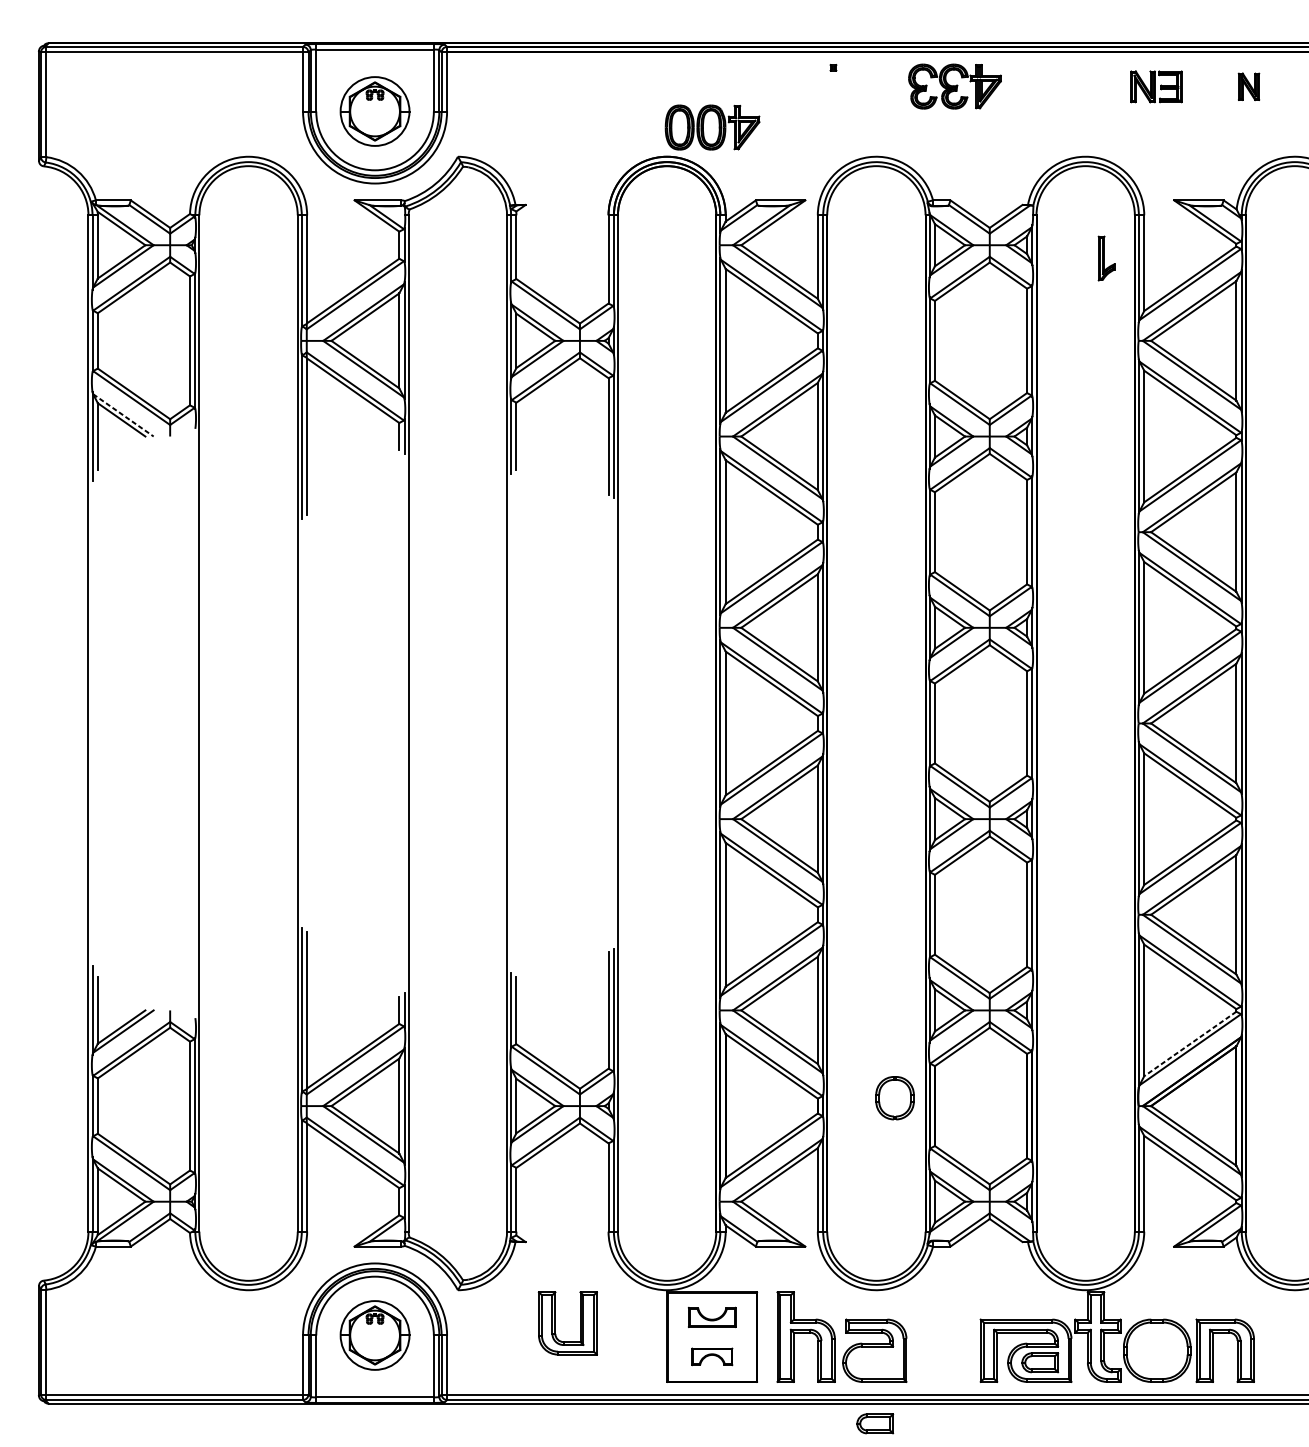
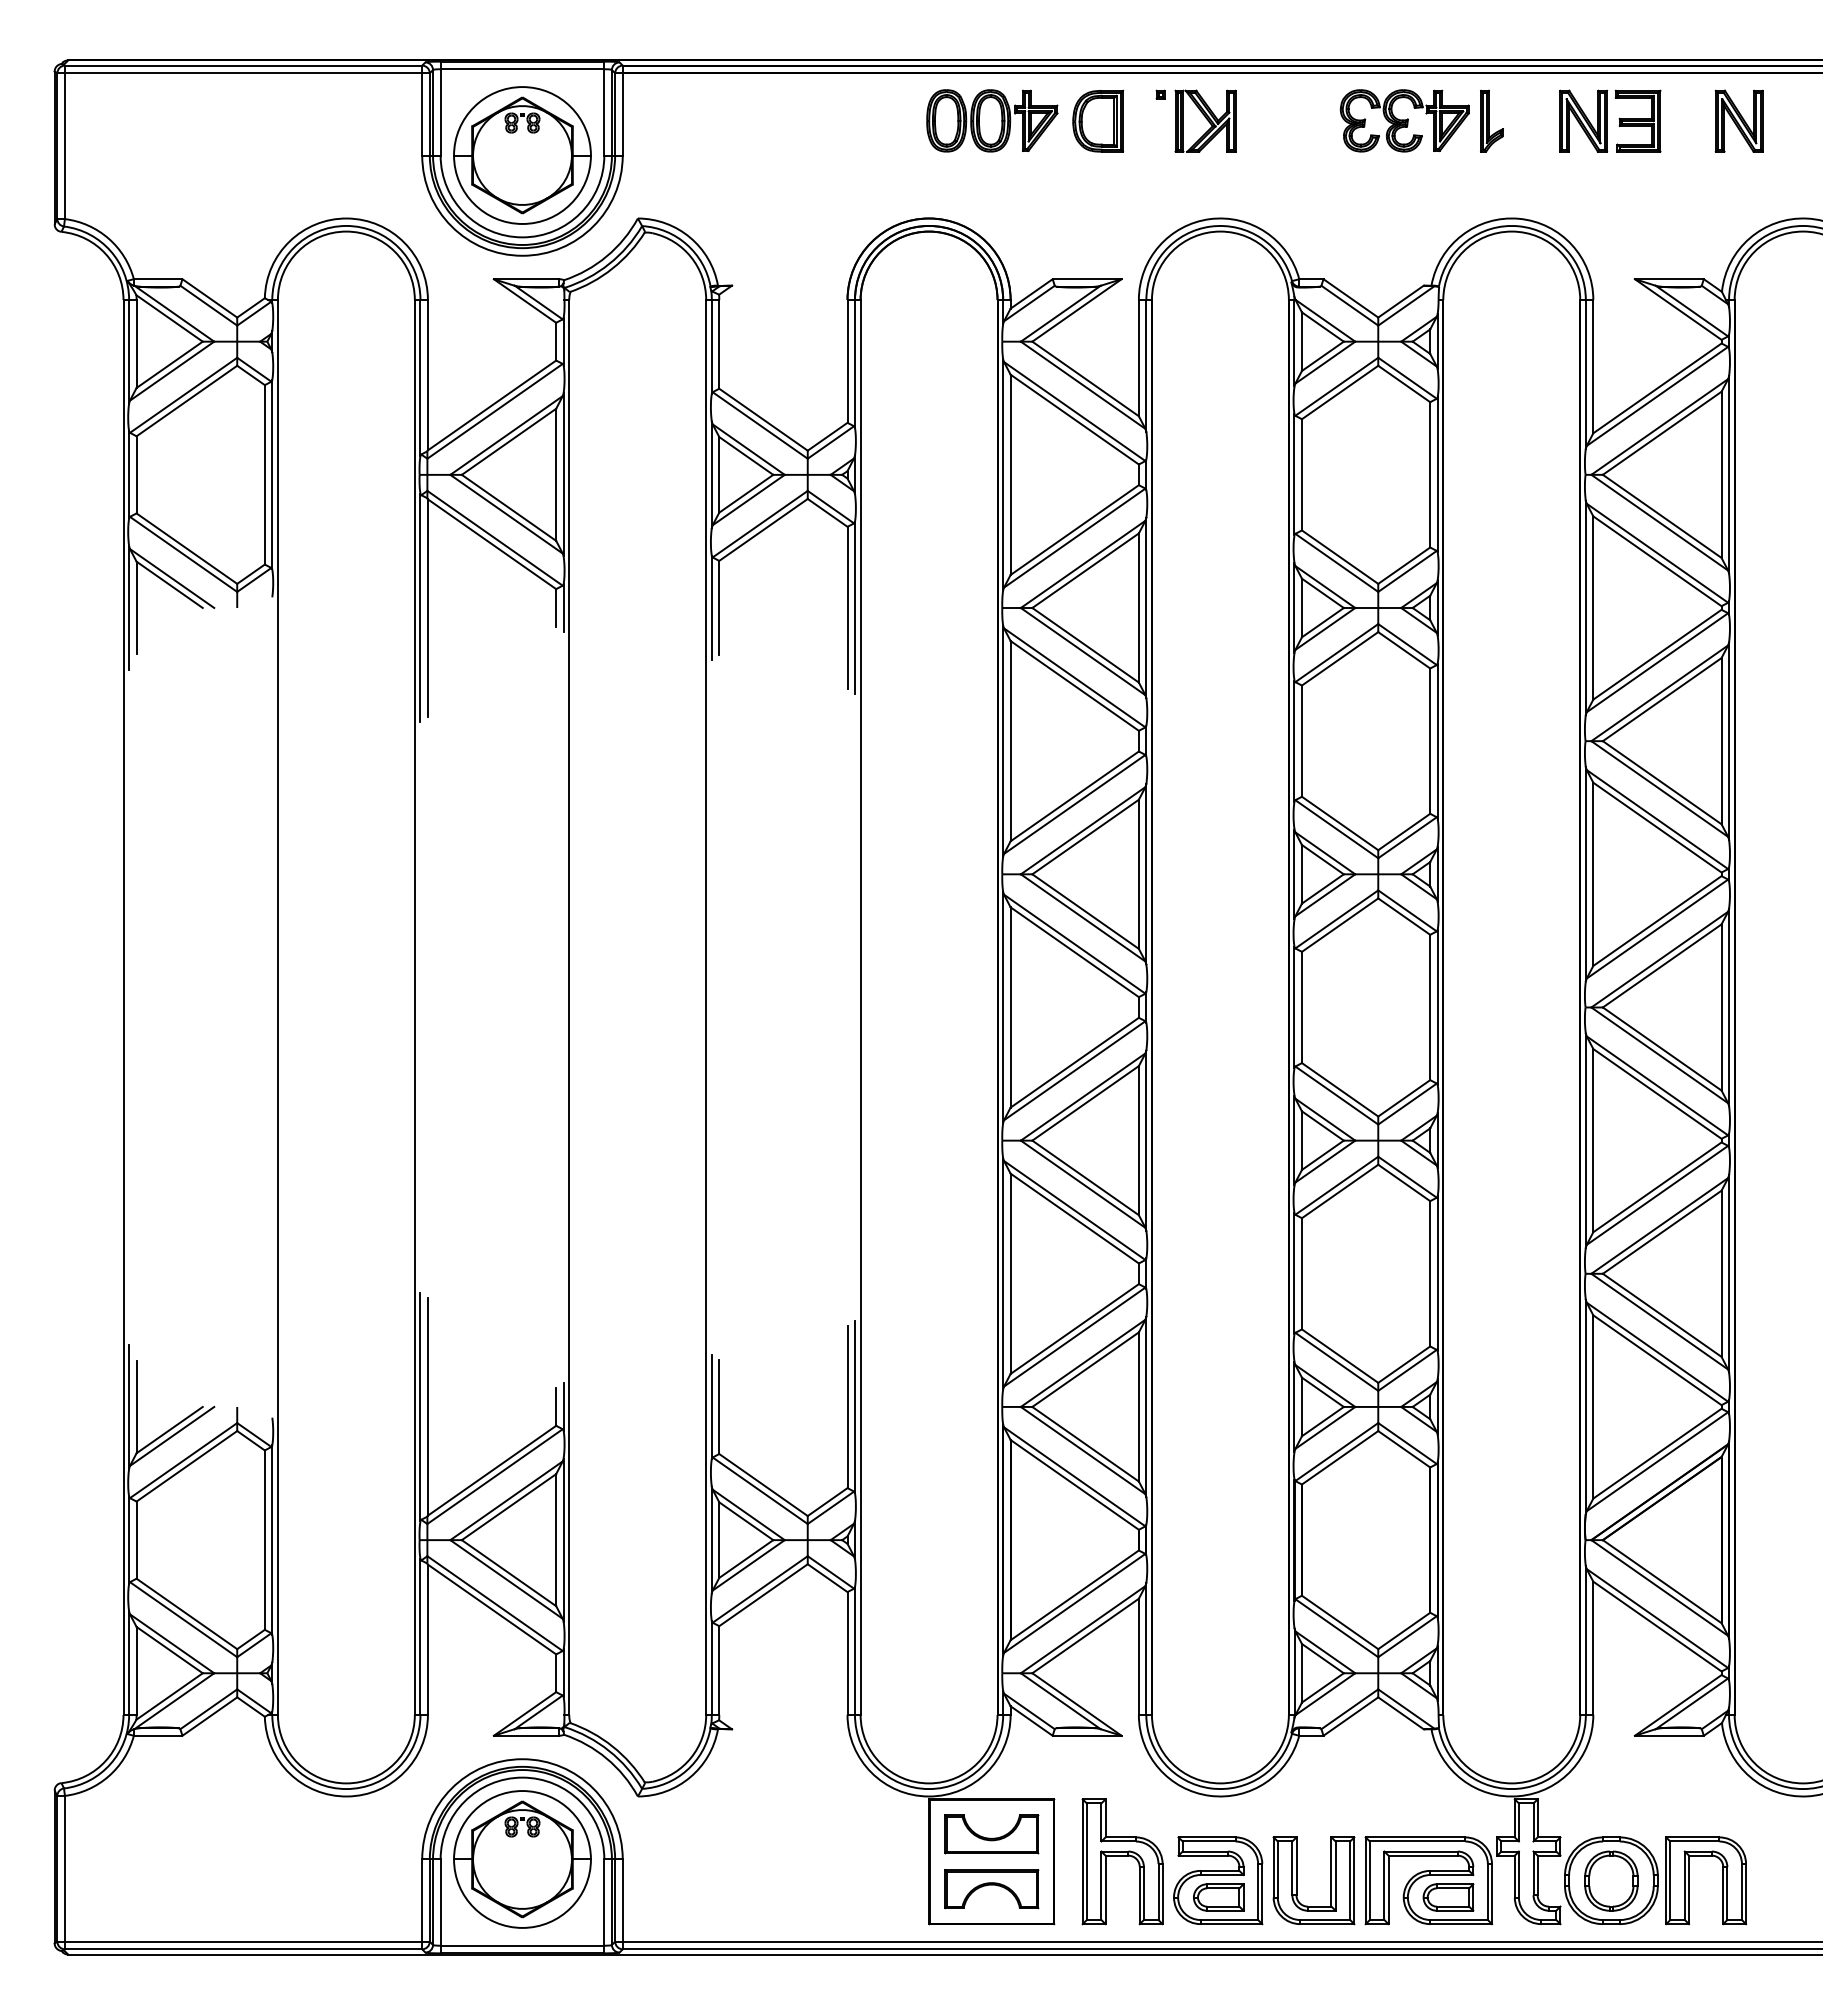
part: (788, 86) -> (1098, 120), added
part: (865, 86) -> (1205, 120), added
part: (954, 86) -> (1404, 120), moved
part: (1156, 86) -> (1610, 120), size x1.43
part: (1248, 86) -> (1738, 120), size x1.67
part: (375, 111) -> (522, 155), size x1.43
part: (712, 127) -> (992, 120), moved
part: (1106, 258) -> (1491, 120), moved
line: (123, 415) -> (172, 578), dashed -> solid
line: (1190, 1043) -> (1657, 1453), dashed -> solid
part: (895, 1097) -> (1611, 1880), moved
part: (711, 1317) -> (991, 1834), size x1.43
part: (556, 1323) -> (1297, 1880), moved
part: (375, 1335) -> (522, 1859), size x1.43
part: (711, 1357) -> (991, 1889), size x1.67
part: (875, 1423) -> (1218, 1897), moved

